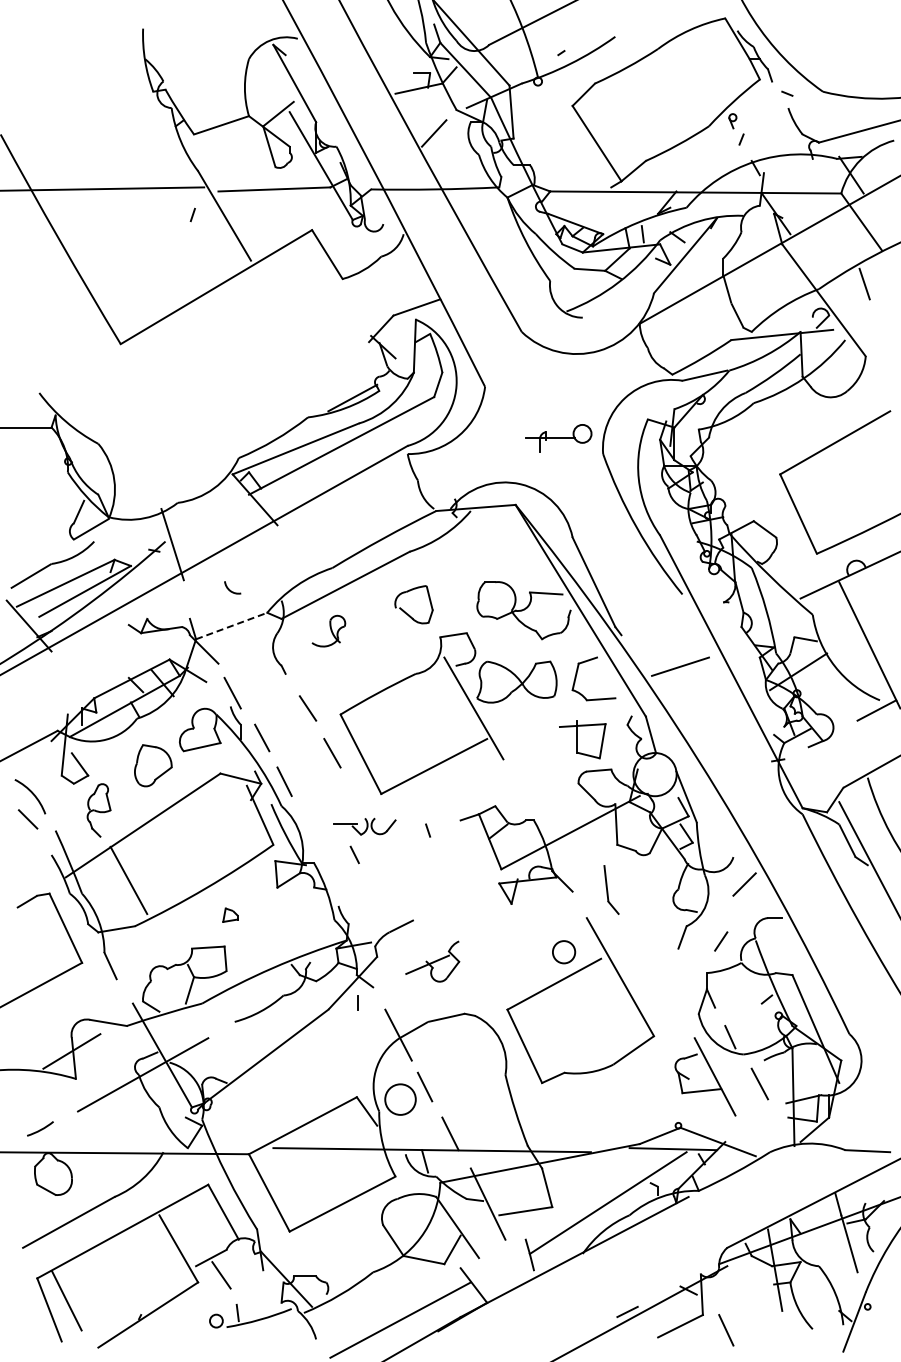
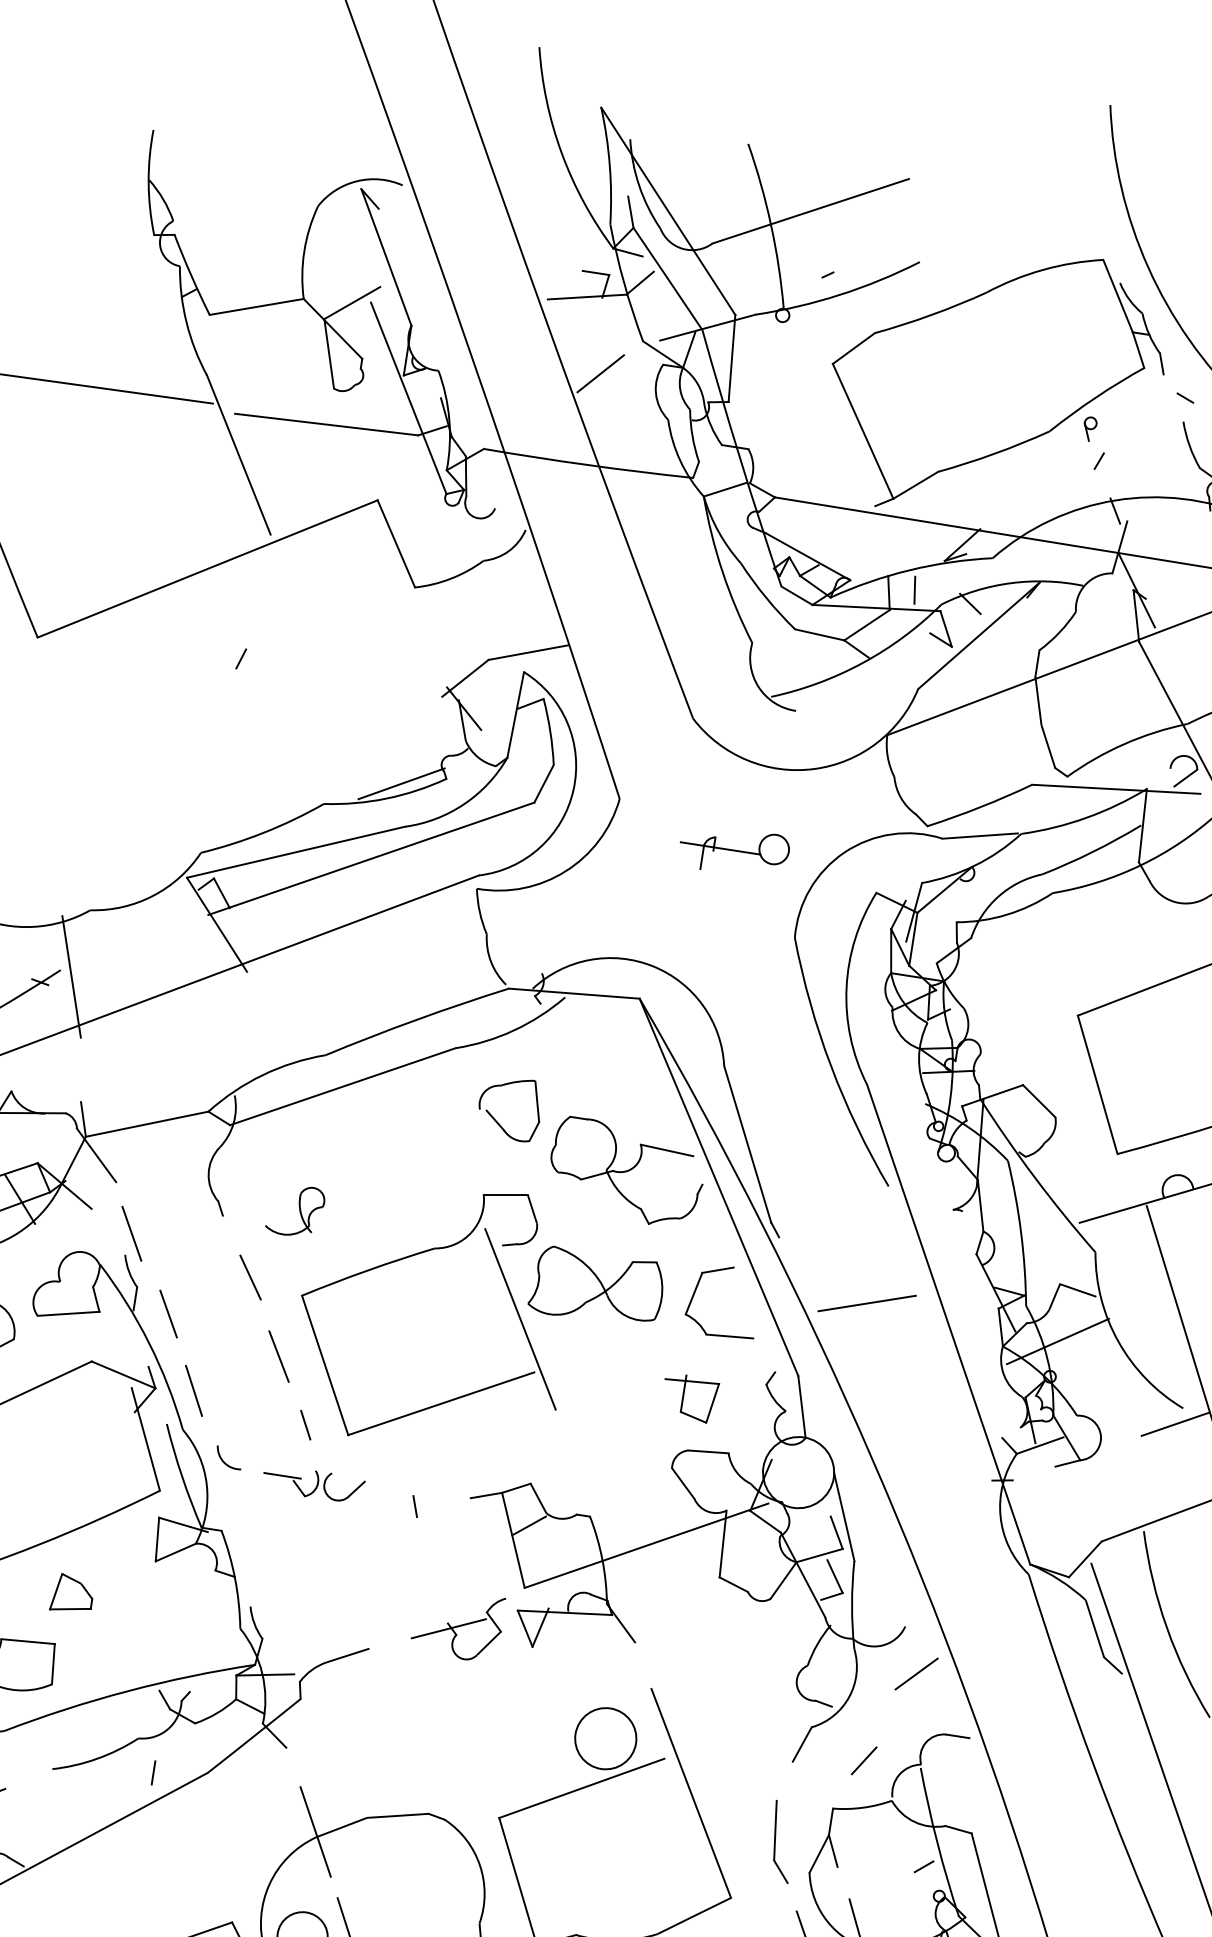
line: (192, 214) -> (240, 657), moved
part: (558, 438) -> (733, 850), moved
arc: (230, 589) -> (224, 1460), moved
part: (405, 611) -> (494, 1117), moved
line: (231, 626) -> (146, 1124), dashed -> solid
part: (328, 630) -> (295, 1209), moved
part: (582, 740) -> (689, 1398), size x0.71
line: (354, 854) -> (305, 1424), moved
part: (611, 889) -> (782, 1841), moved
part: (230, 915) -> (72, 1594), size x1.67
circle: (563, 951) -> (605, 1737), size x1.67
part: (432, 961) -> (457, 1624), moved
line: (357, 1002) -> (153, 1772), moved

